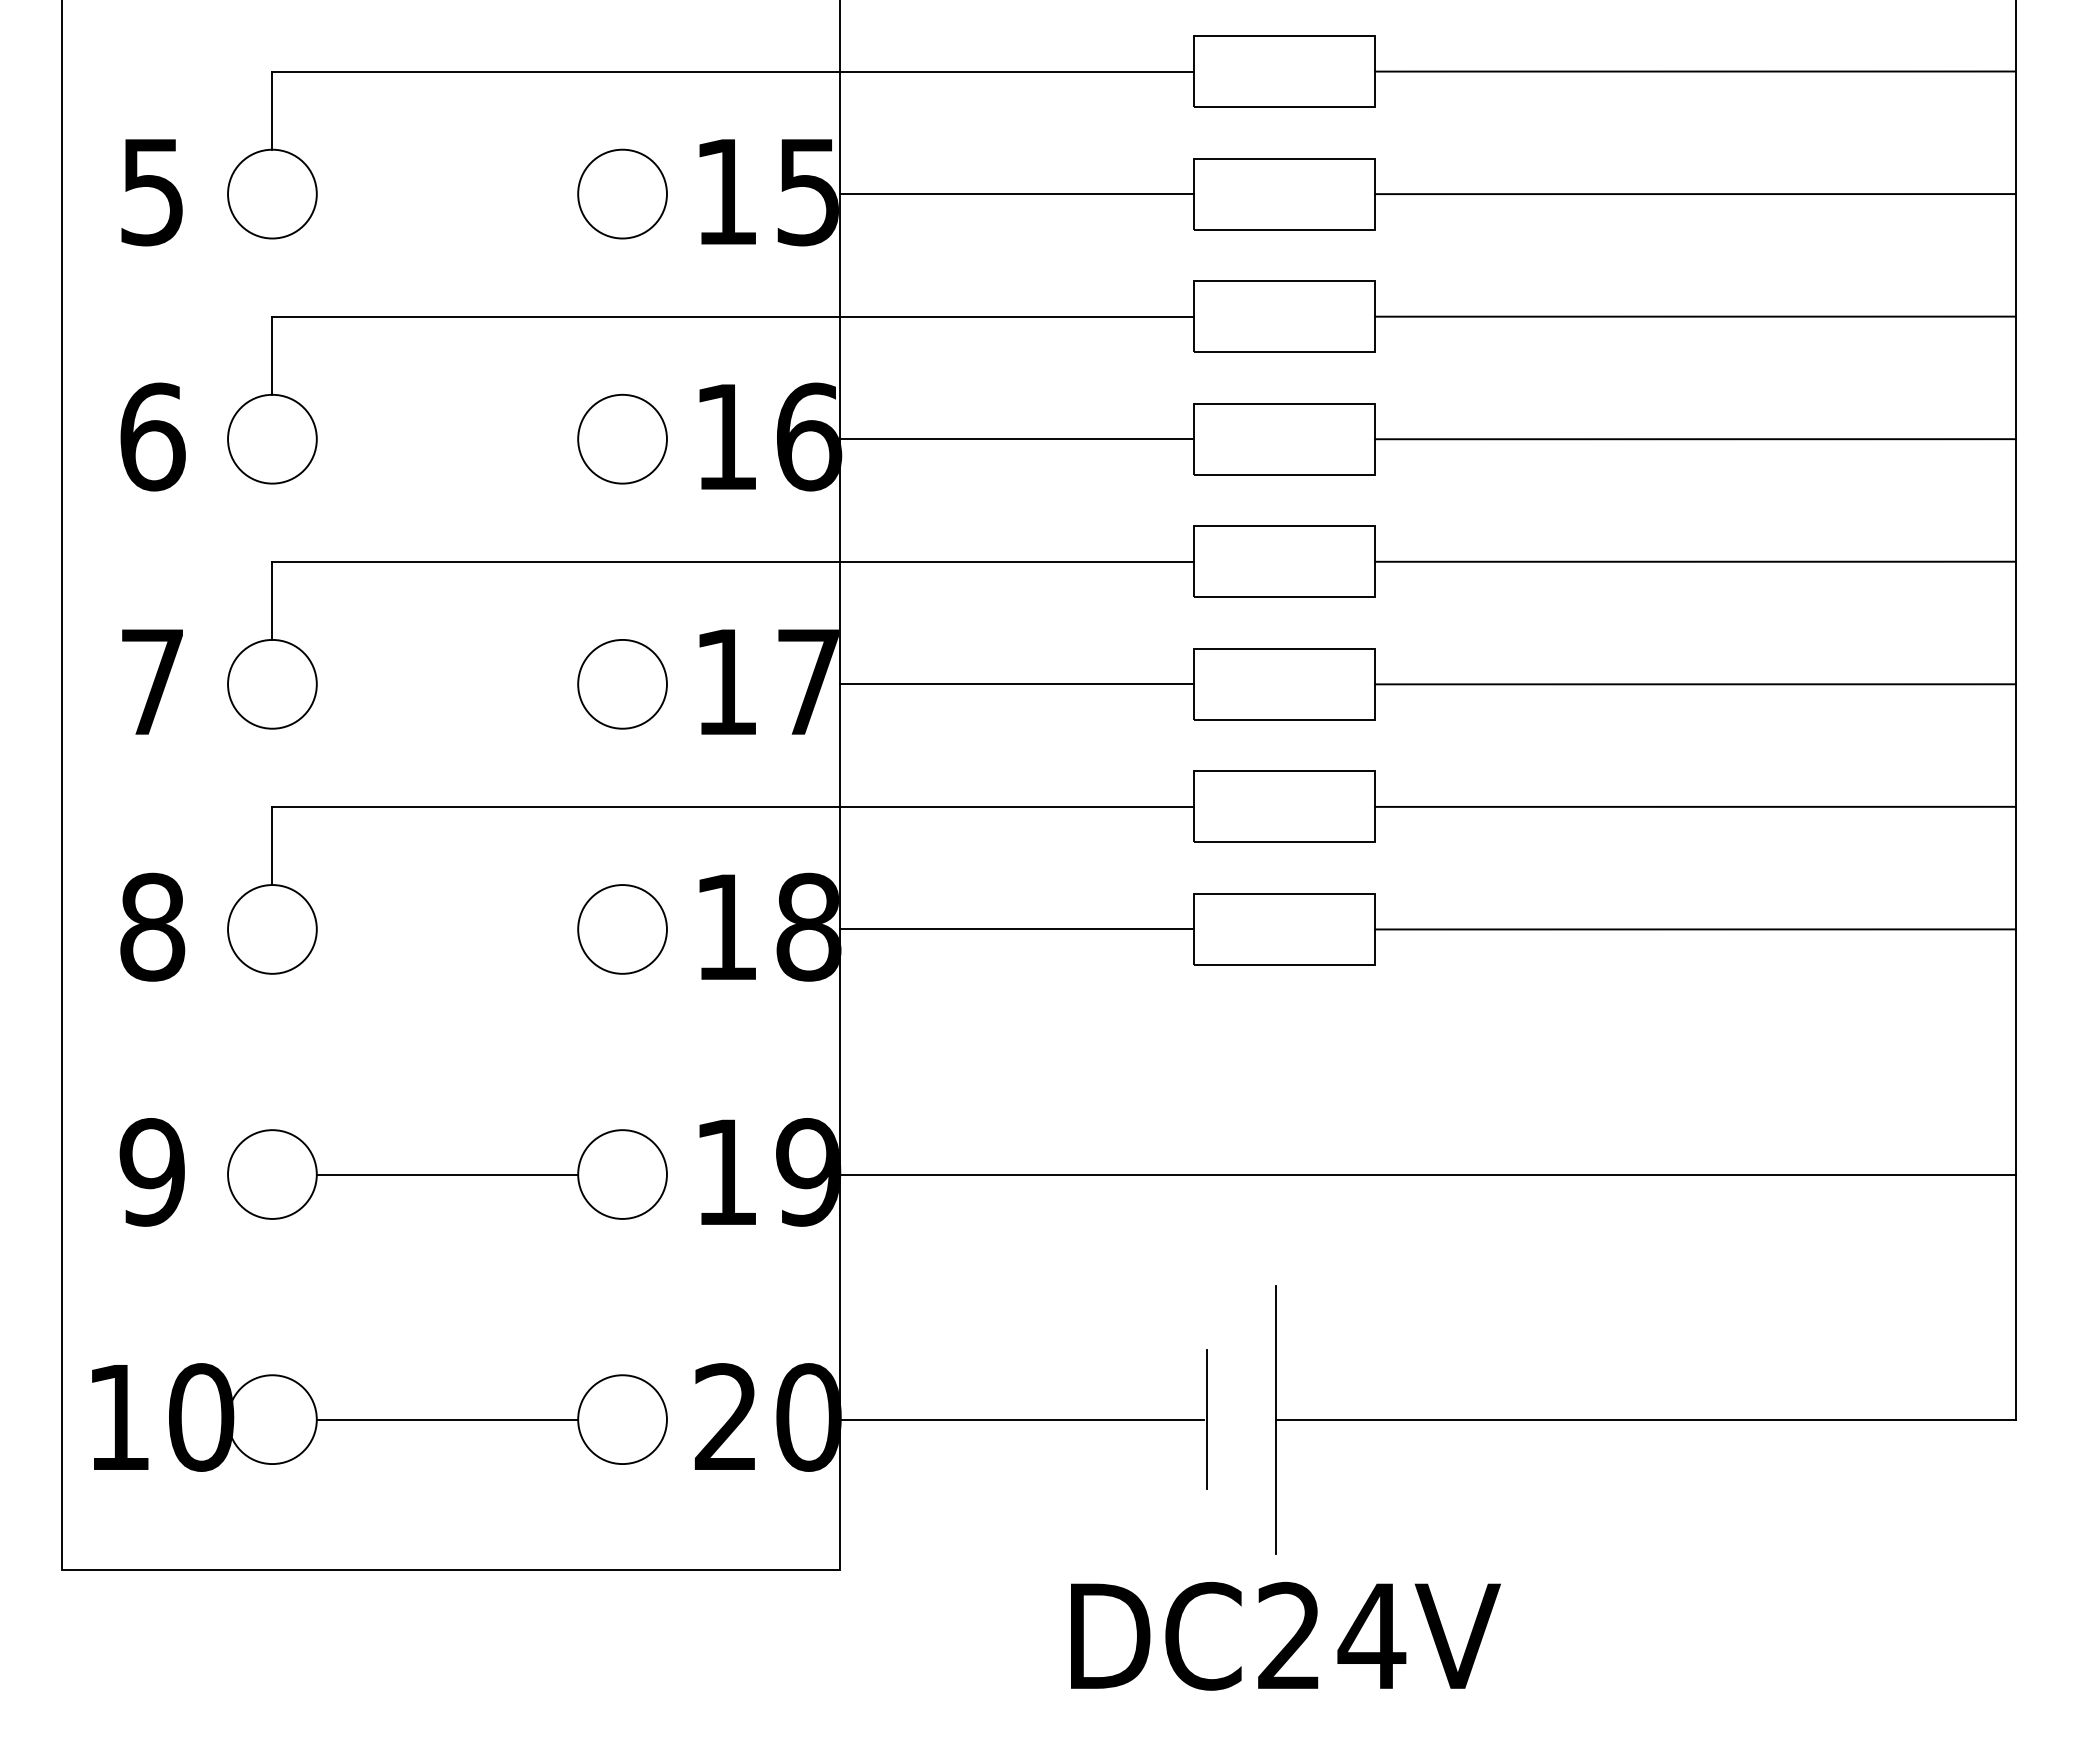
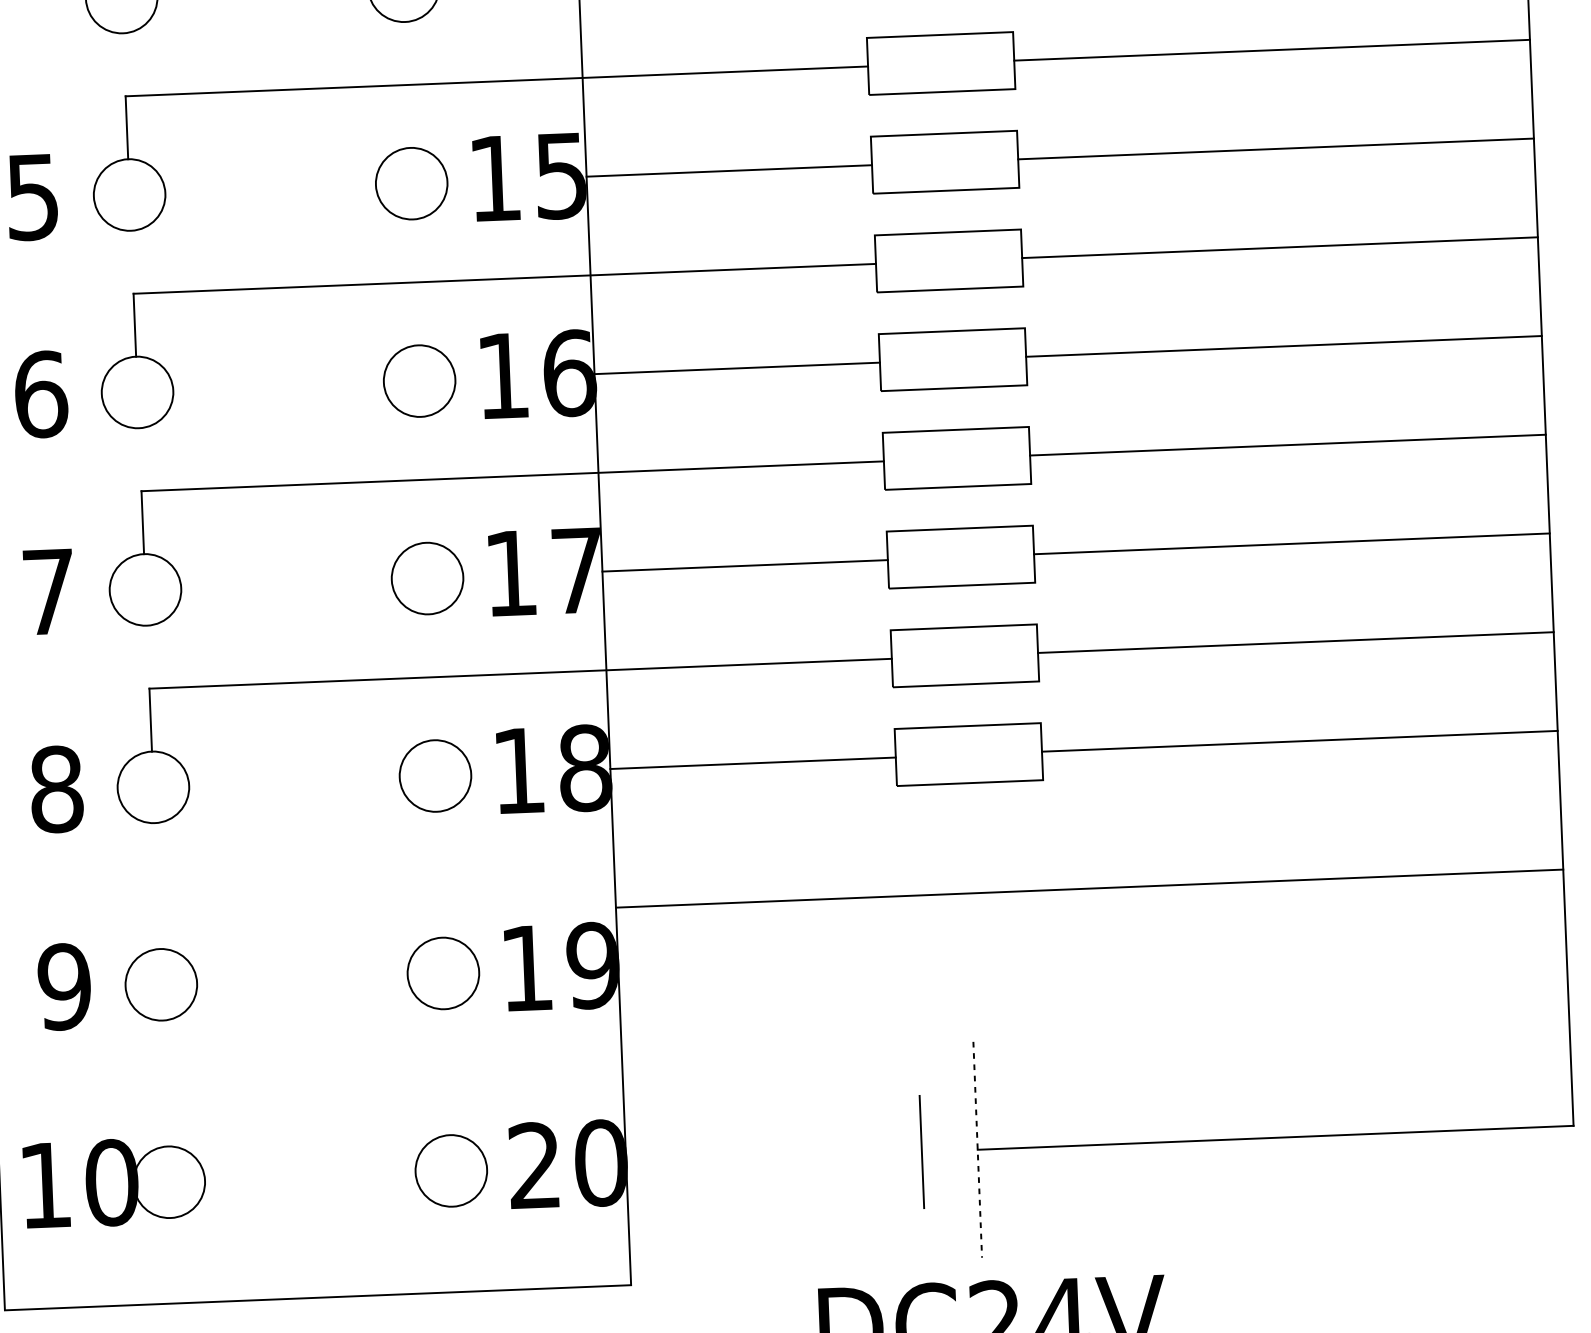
line: (447, 1174) -> (302, 979), removed
line: (1427, 1174) -> (1089, 888), moved
line: (447, 1419) -> (310, 1176), removed
line: (1021, 1419) -> (772, 1157), removed
line: (1275, 1419) -> (977, 1149), solid -> dashed

